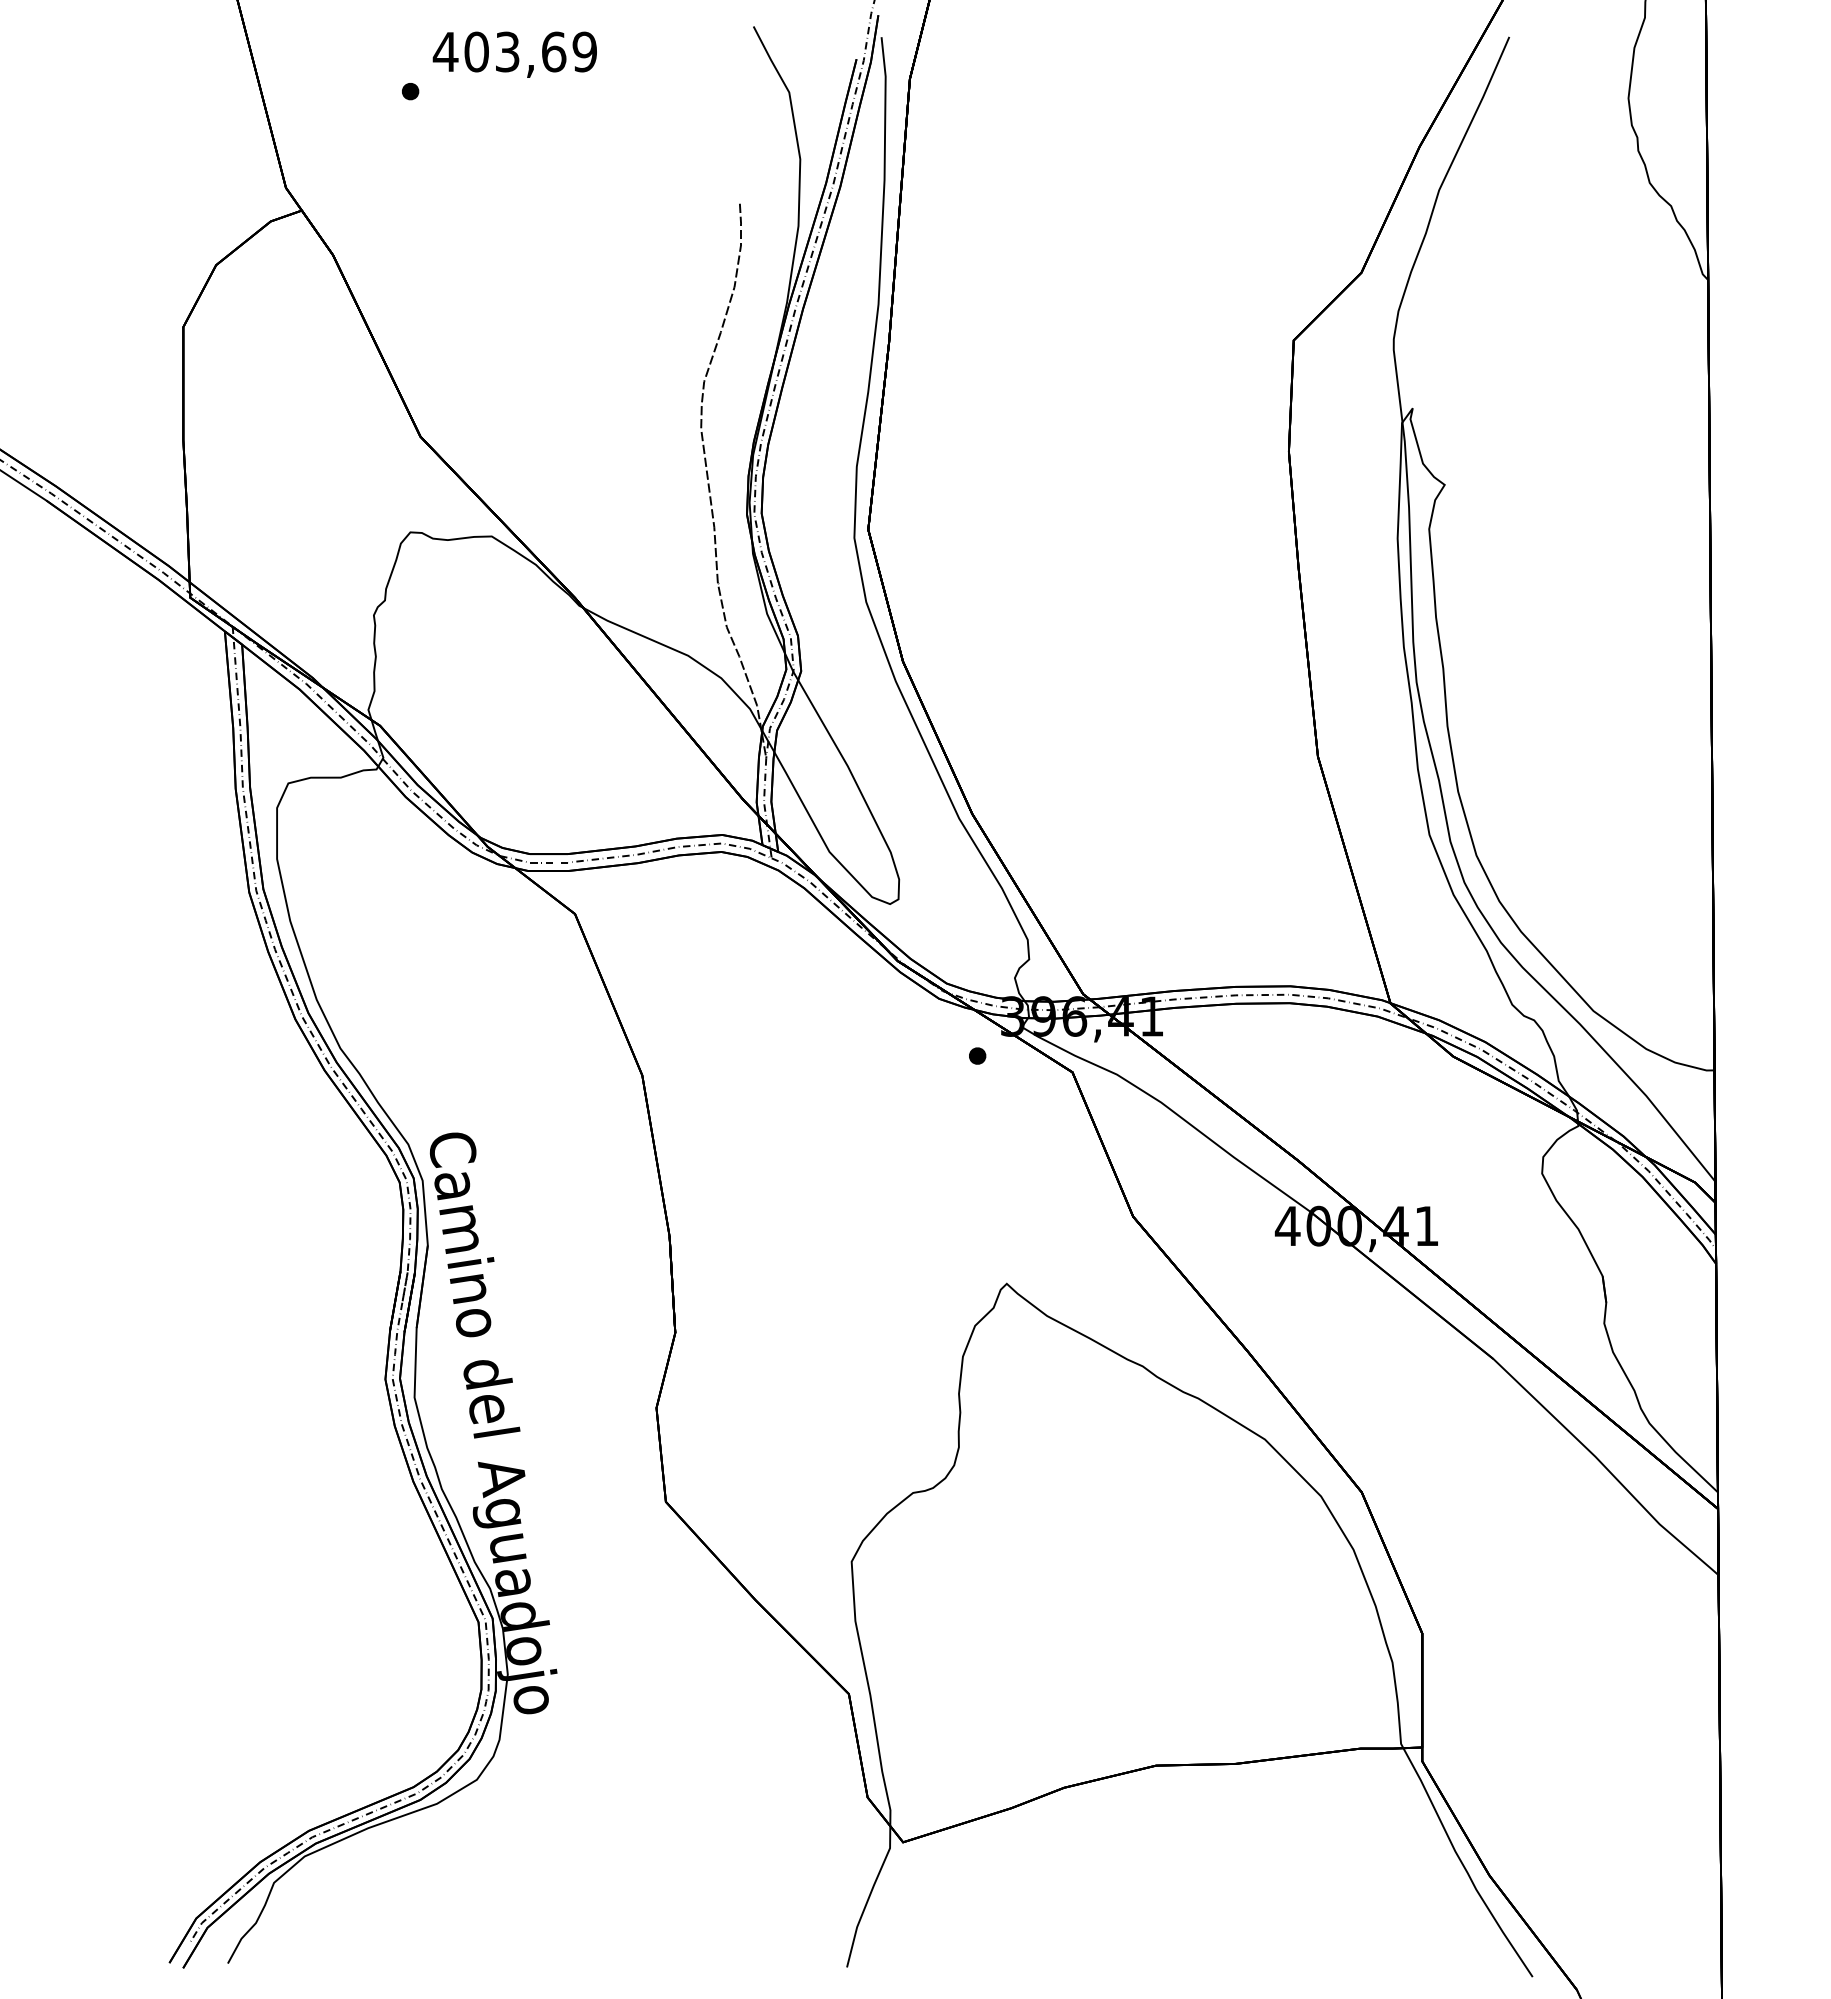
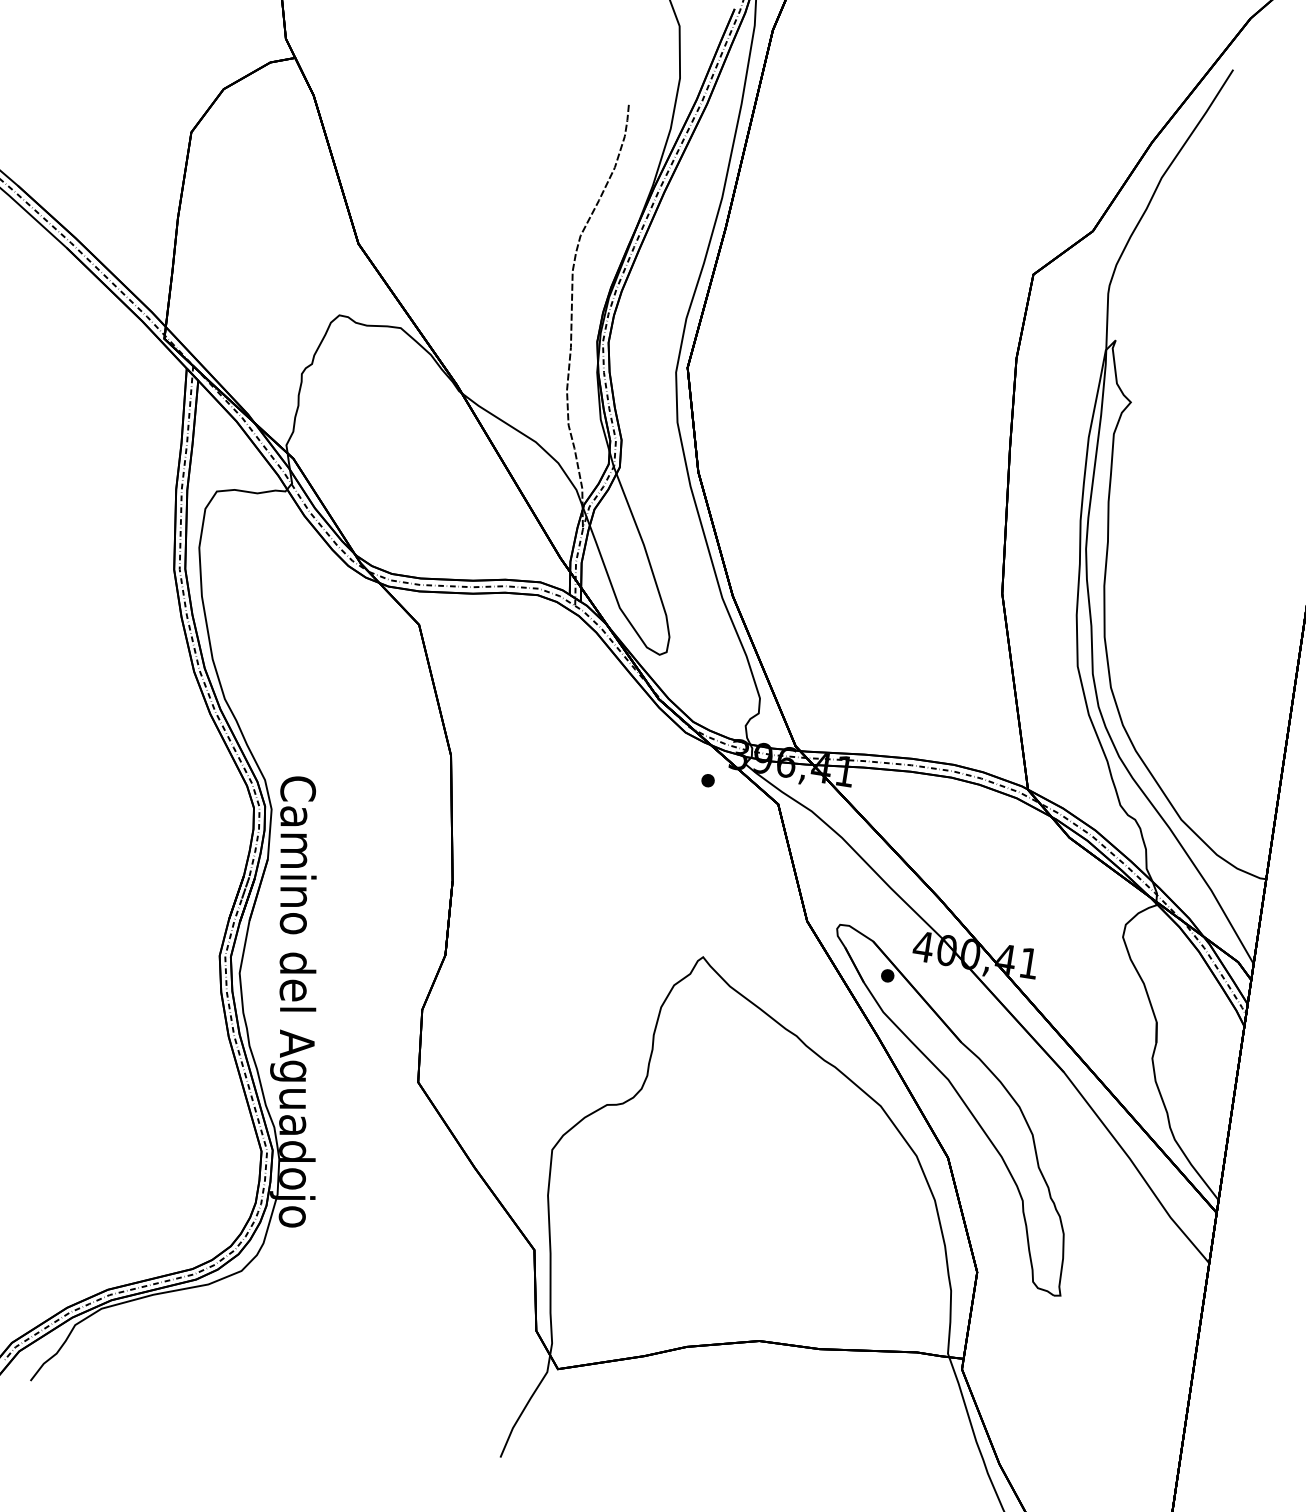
part: (1367, 1415) -> (961, 1100), added

